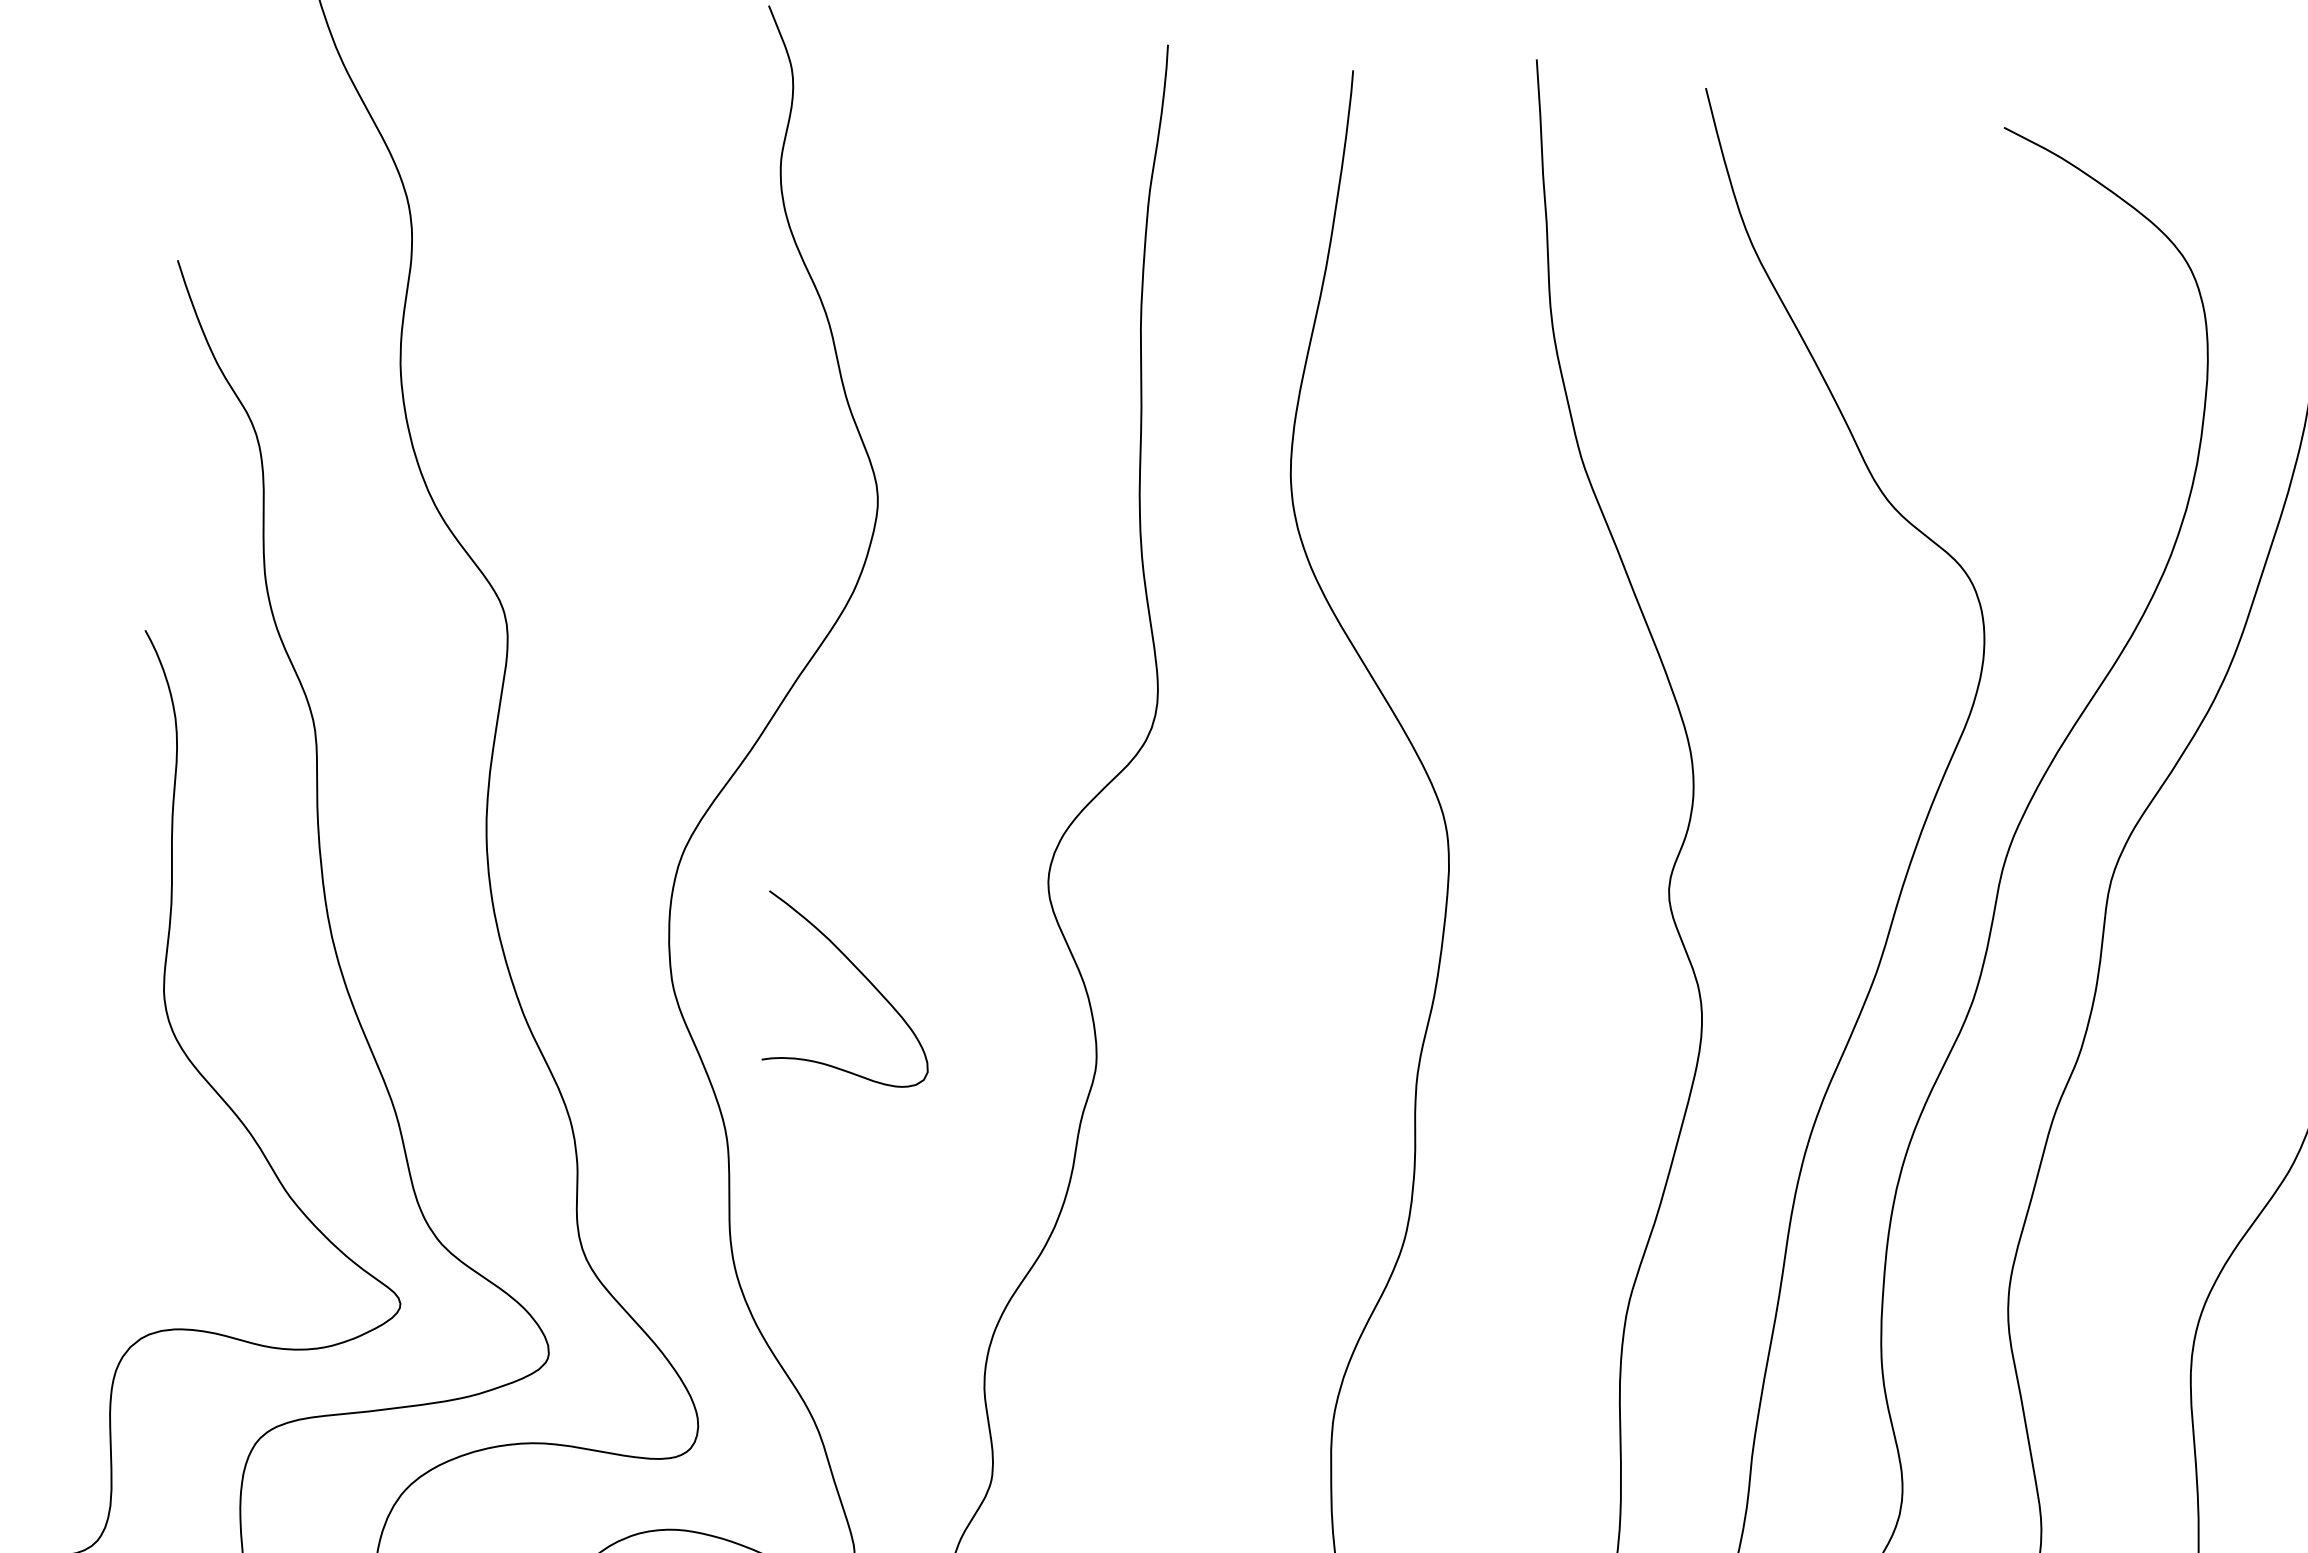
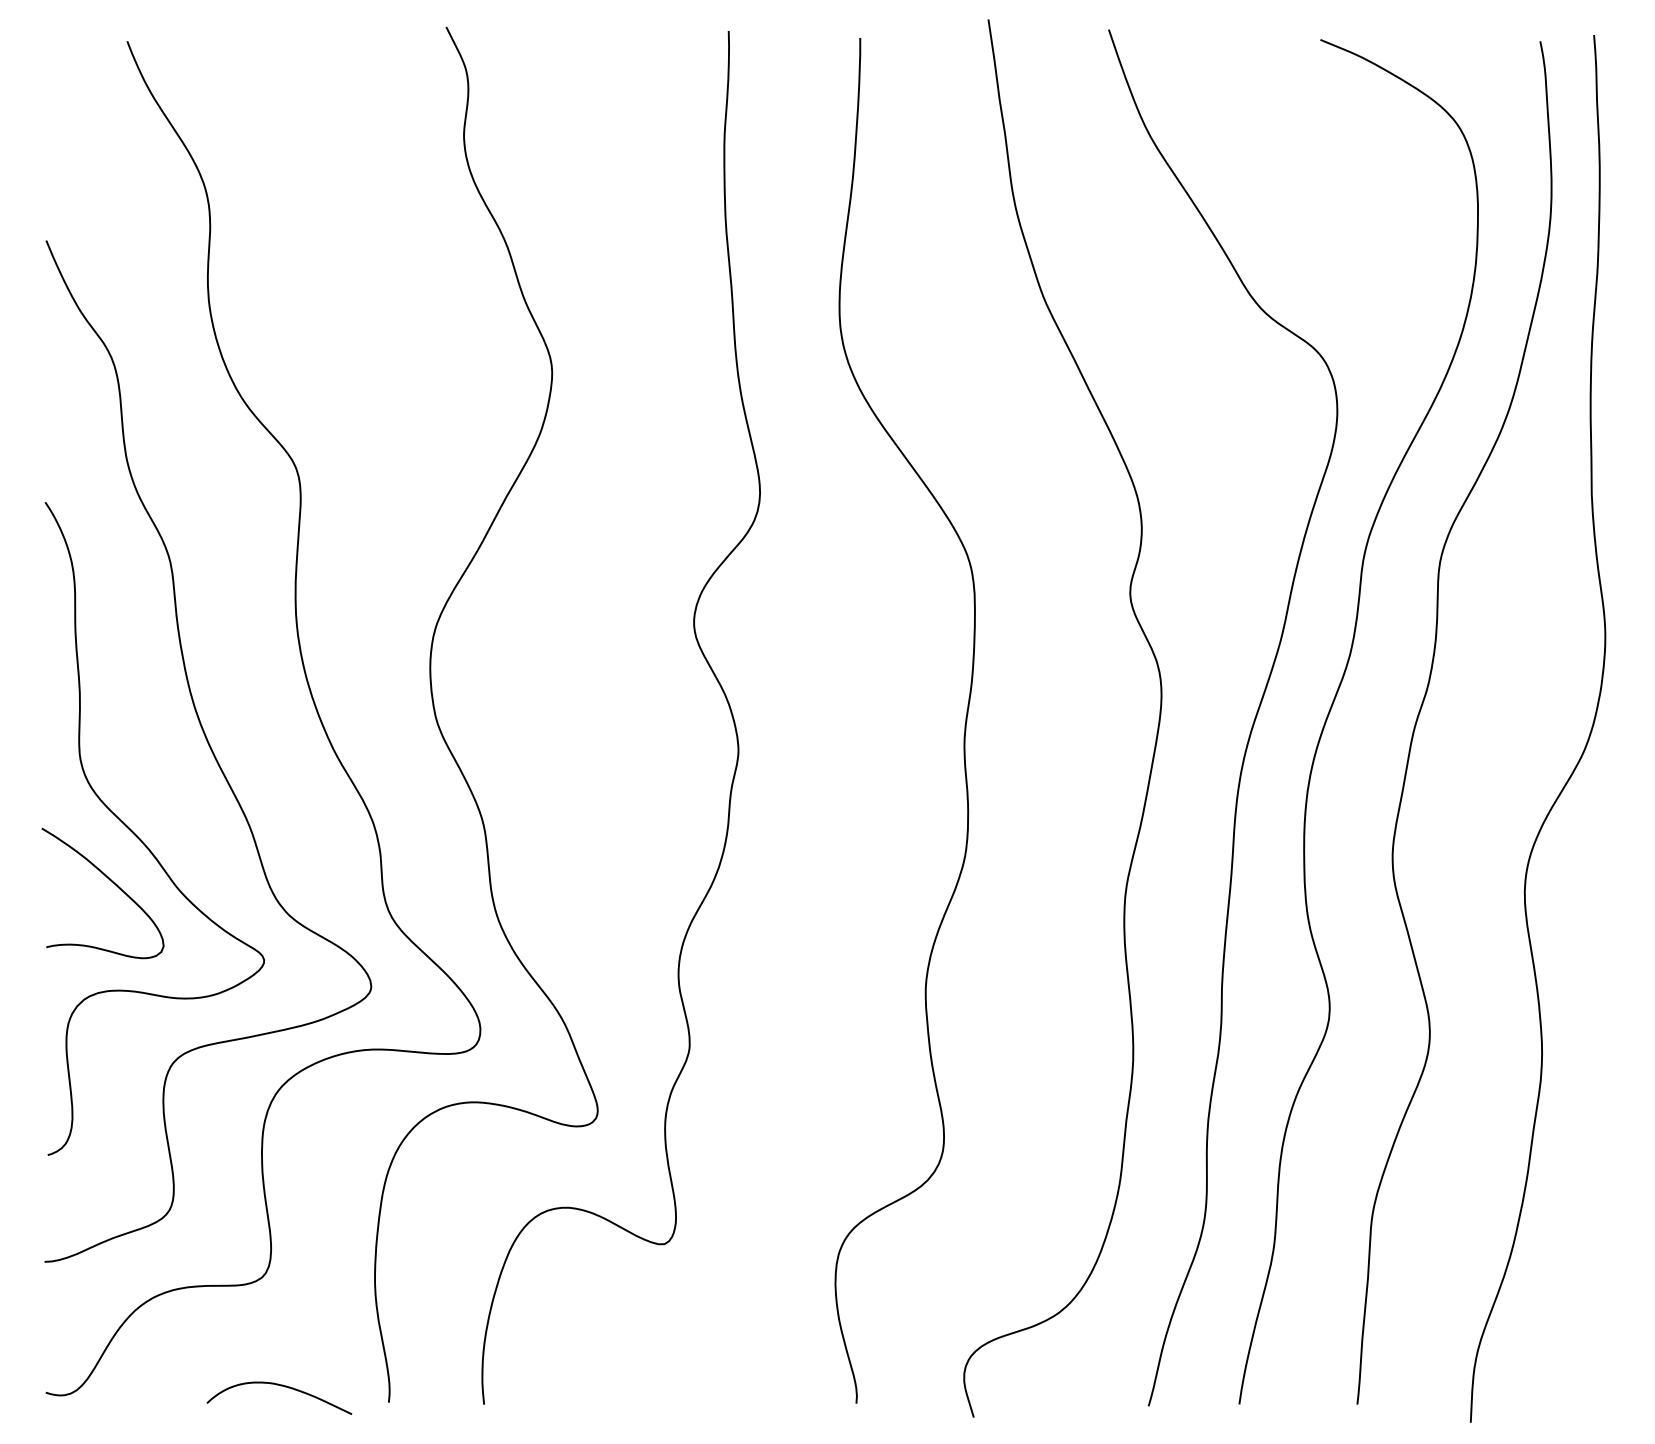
curve: (860, 974) -> (110, 881), moved

